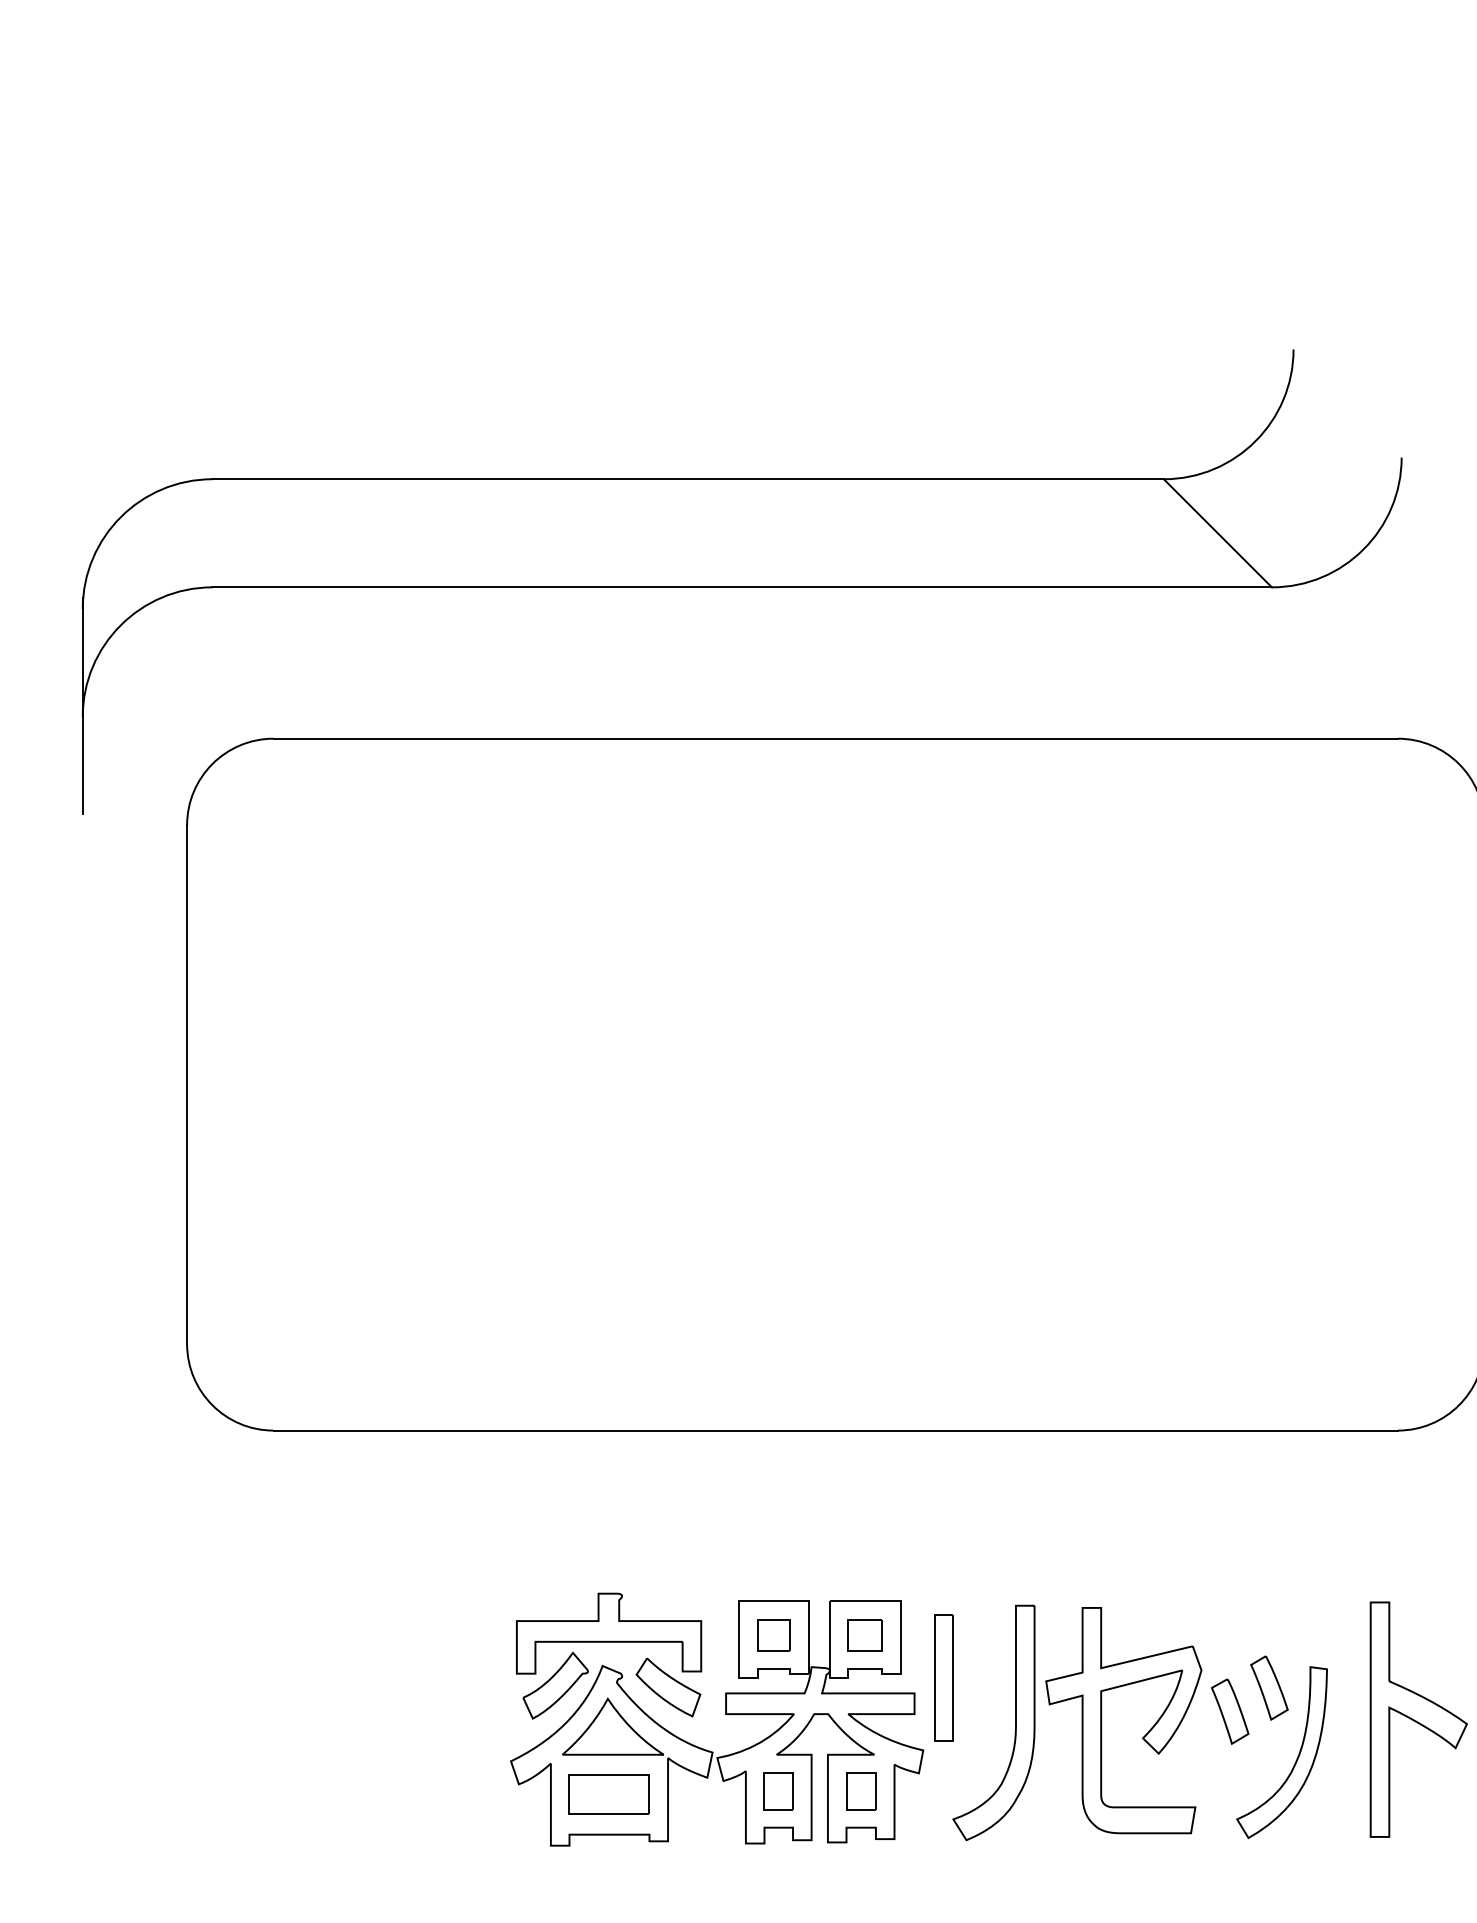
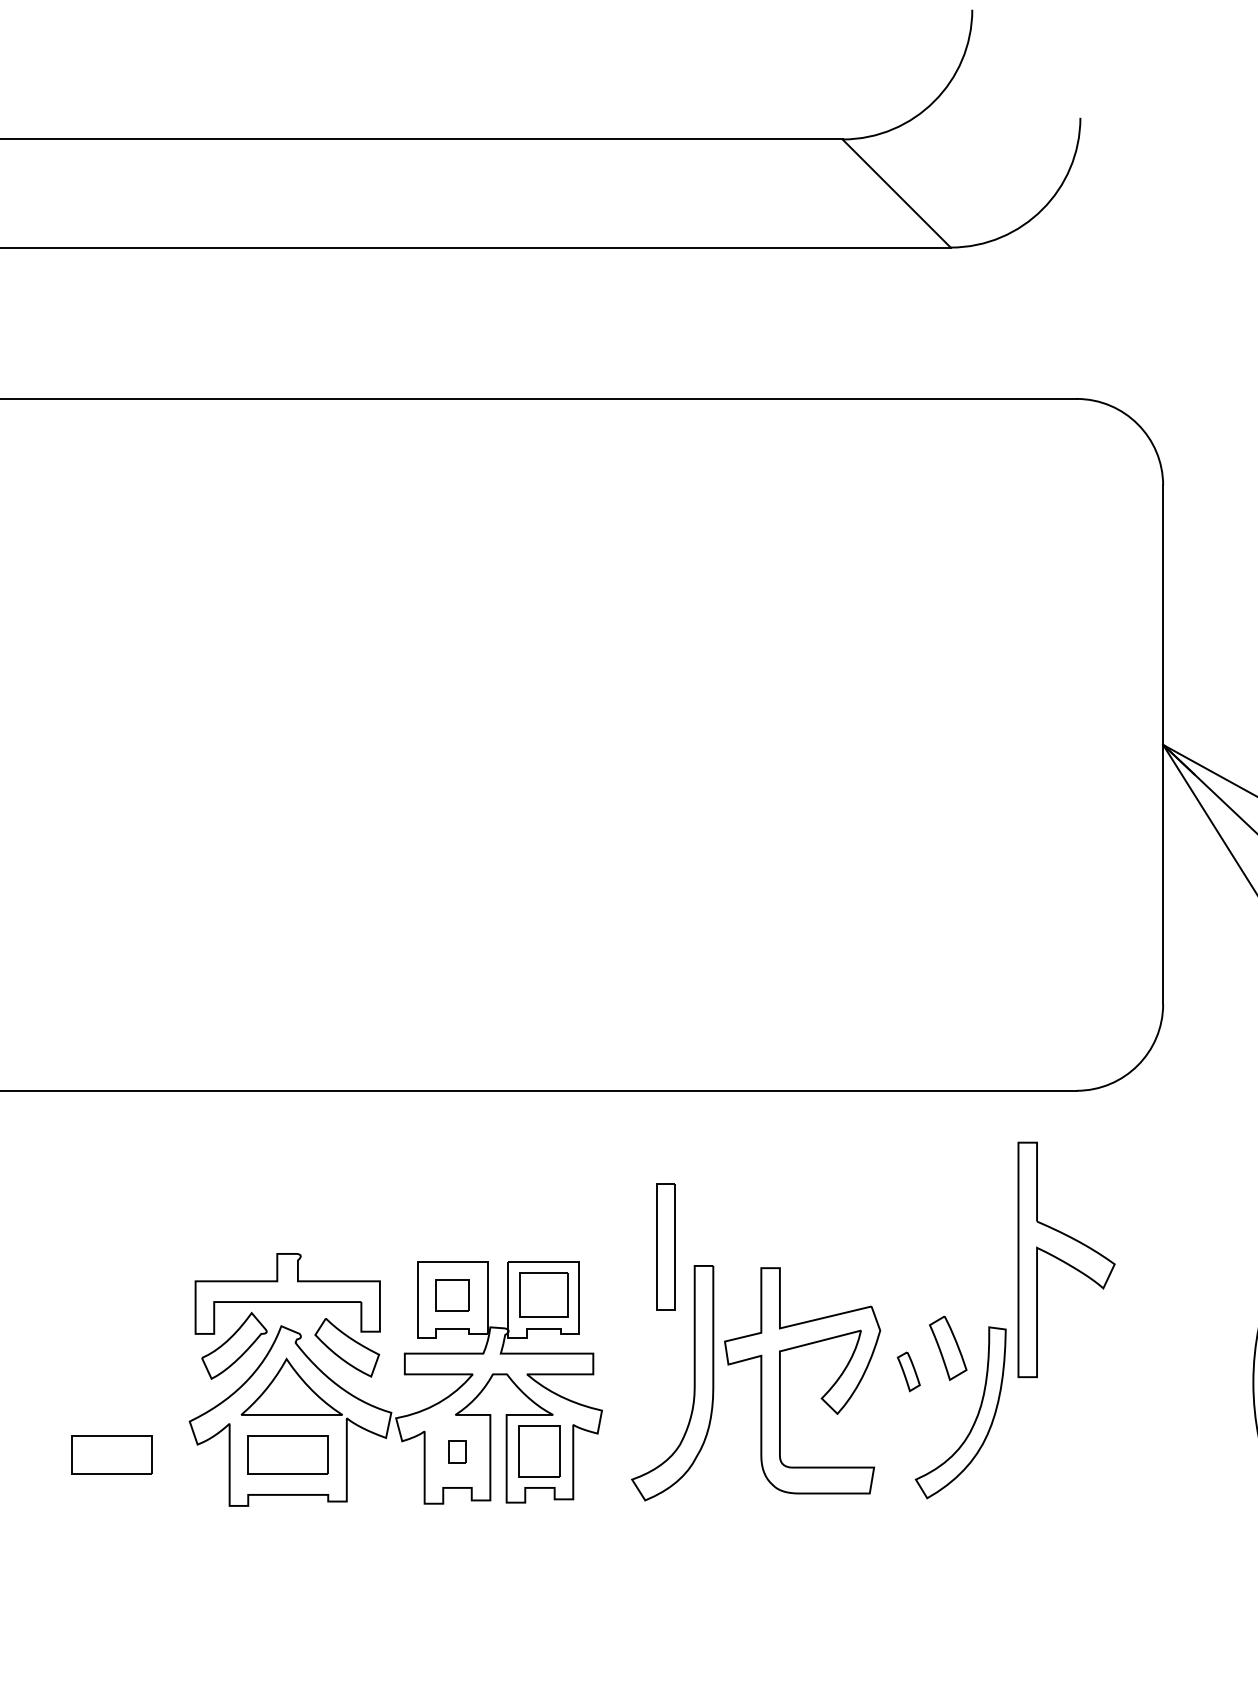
part: (864, 1635) -> (543, 1295), size x1.4
part: (943, 1677) -> (665, 1246), moved
part: (1229, 1711) -> (908, 1371), size x0.6
part: (1418, 1719) -> (1066, 1259), moved
part: (778, 1791) -> (457, 1451), size x0.6
part: (861, 1791) -> (540, 1451), size x1.4
part: (432, 1794) -> (111, 1454), added

